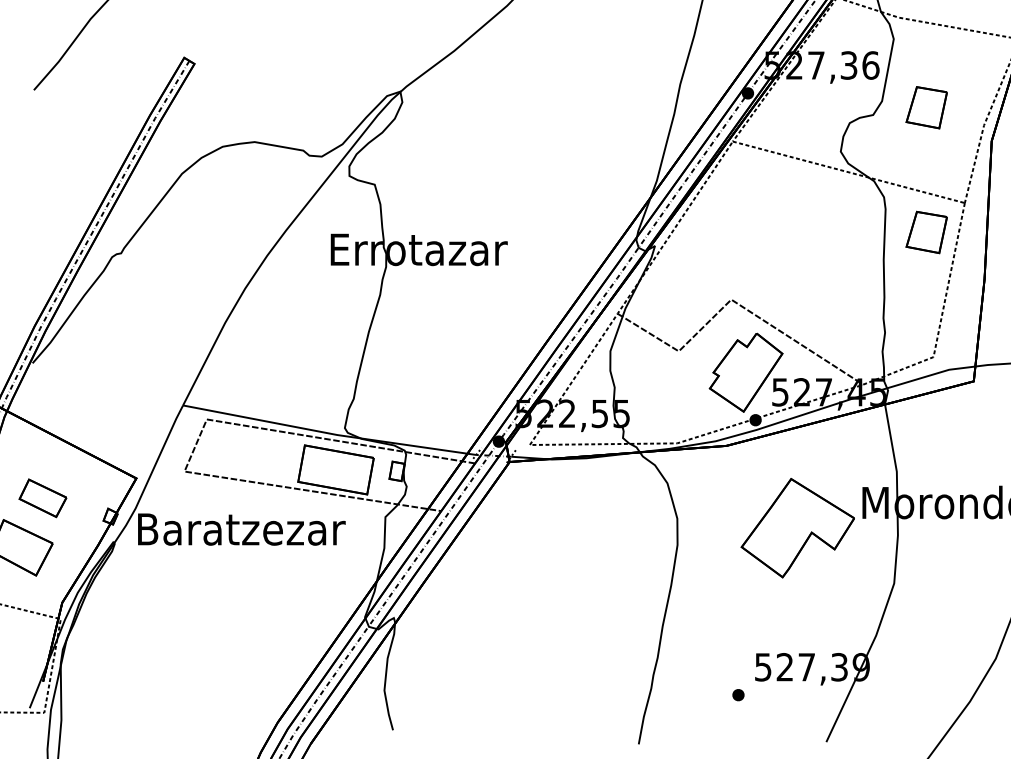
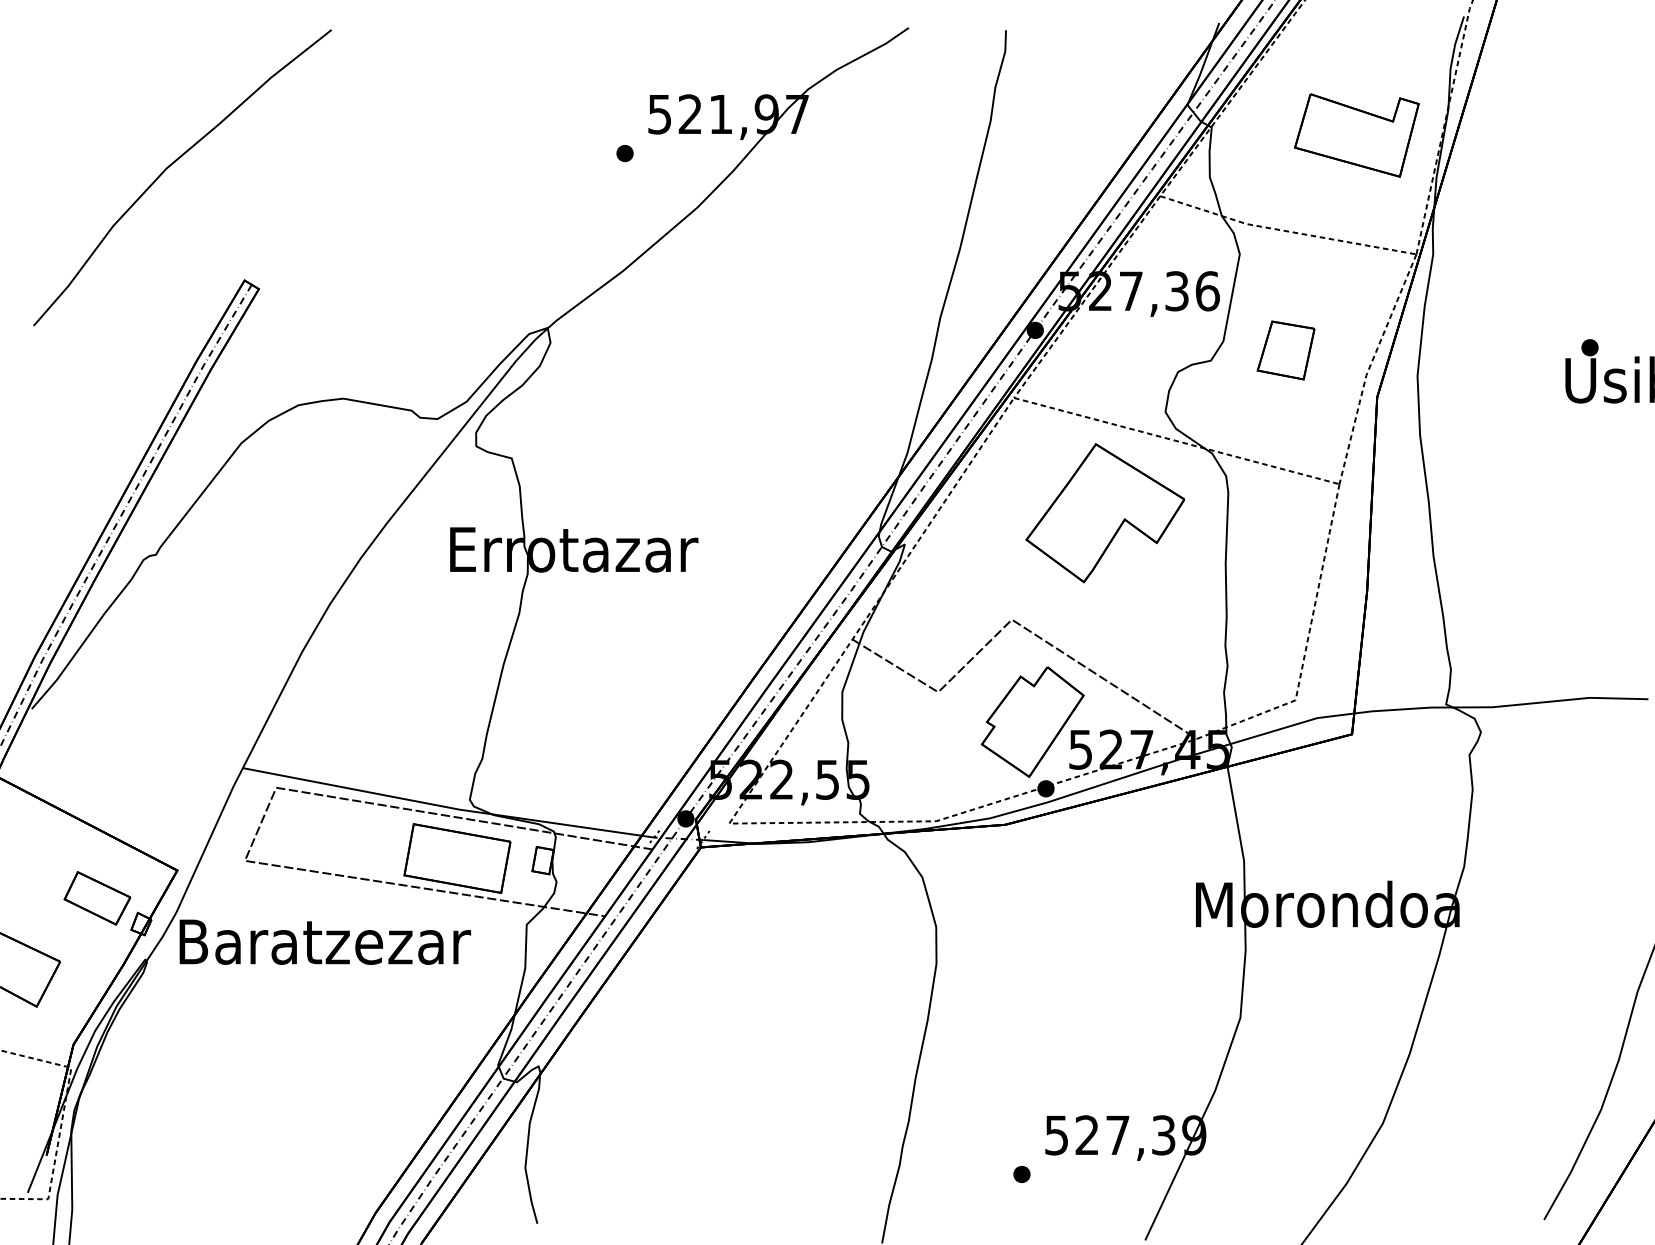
part: (926, 232) -> (1285, 525), removed
part: (42, 498) -> (96, 898), moved
part: (797, 528) -> (1104, 513), moved

